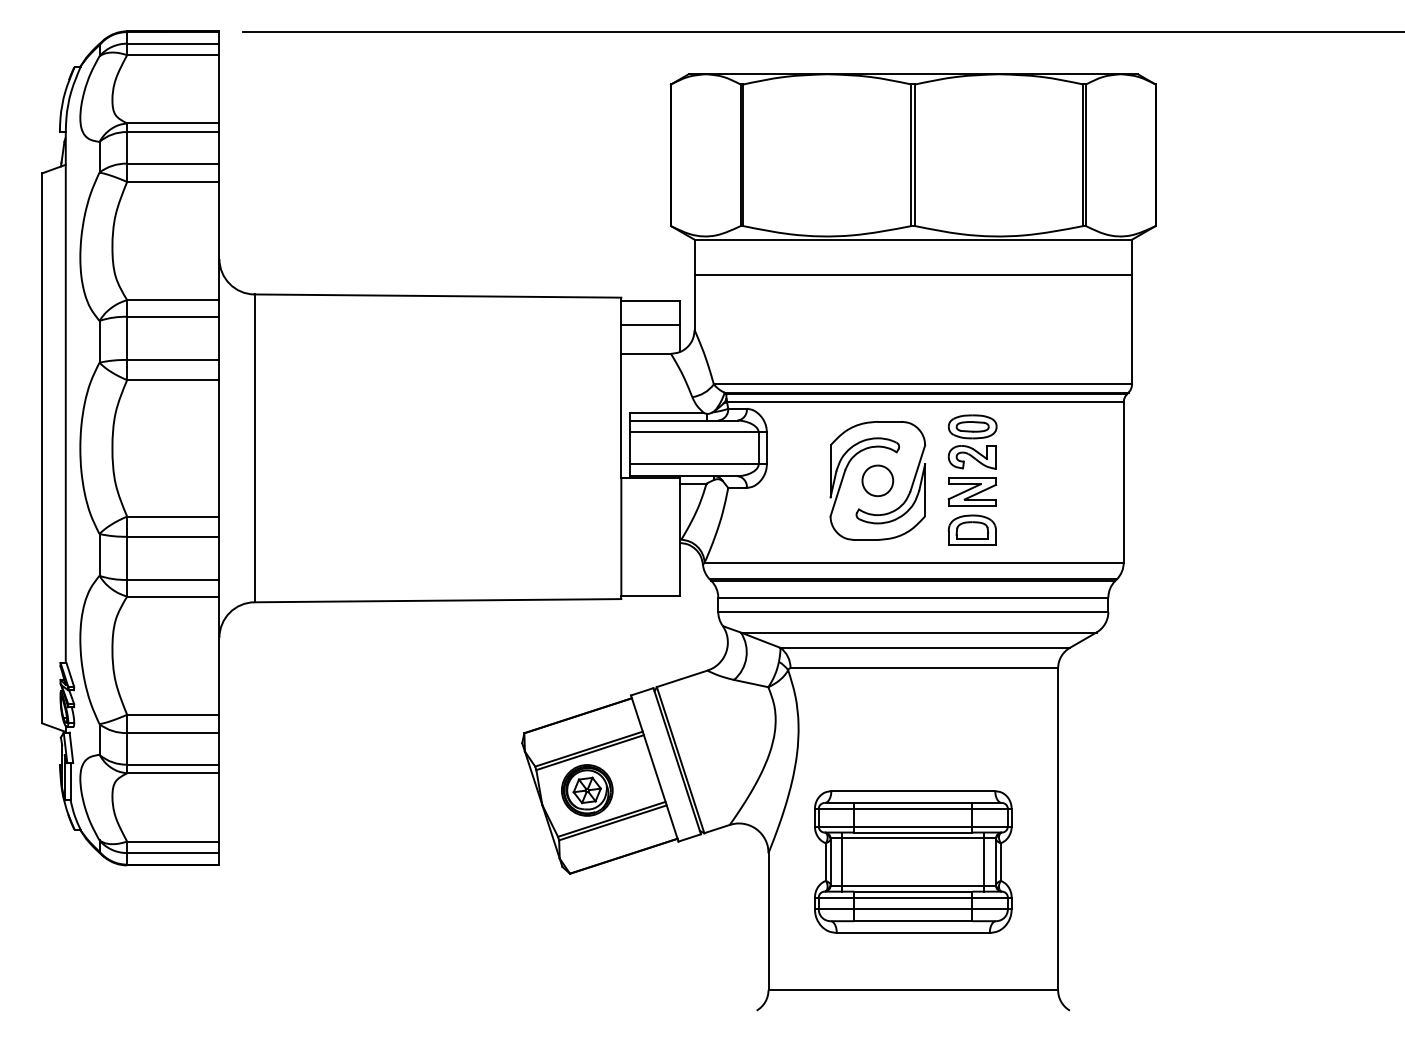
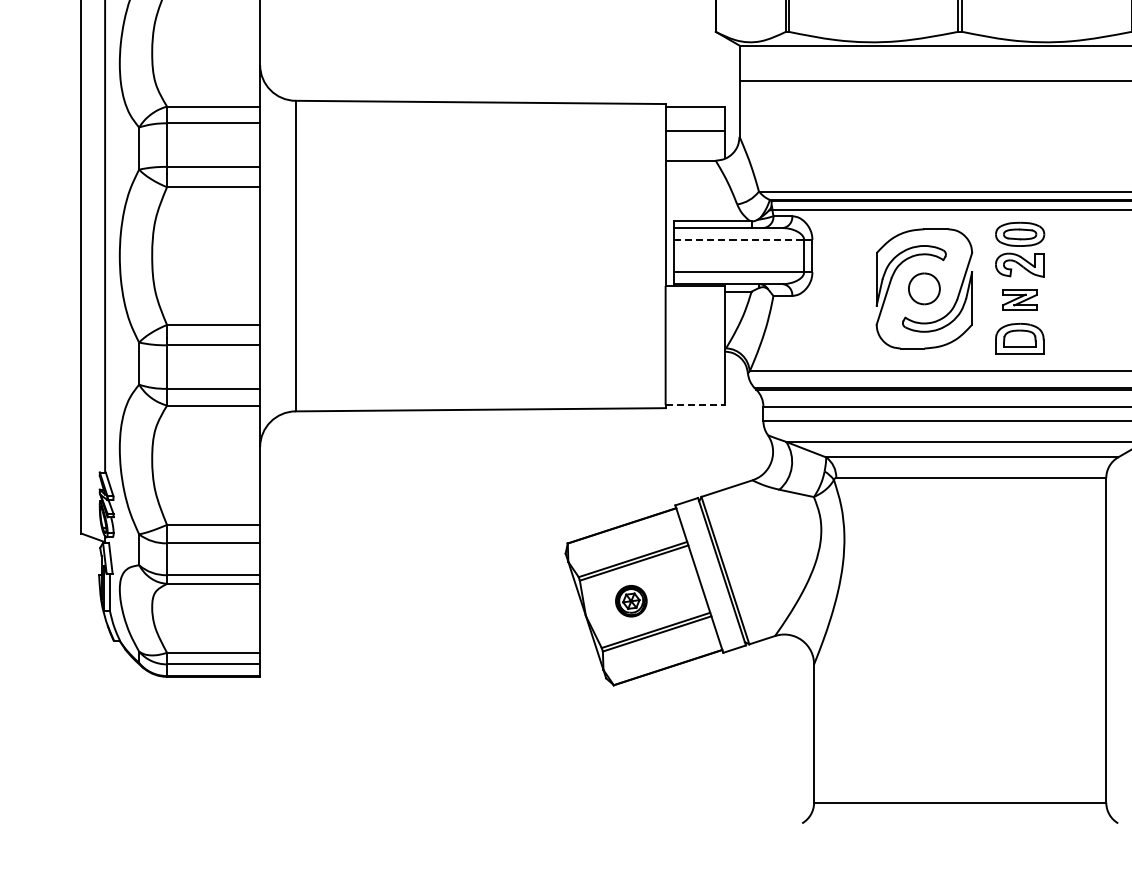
line: (694, 432) -> (739, 240), solid -> dashed
part: (972, 491) -> (1019, 299), size x0.7
line: (650, 596) -> (695, 405), solid -> dashed
part: (587, 790) -> (631, 601), size x0.6
part: (913, 861) -> (960, 672), removed

